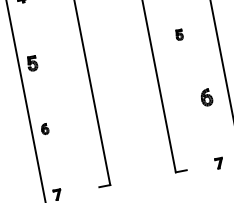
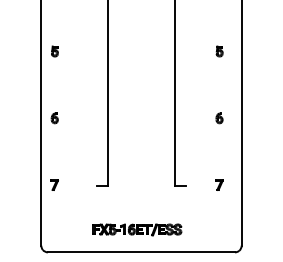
part: (179, 35) -> (219, 51), moved
part: (32, 63) -> (54, 51), size x0.71
part: (206, 97) -> (219, 118), size x0.62

